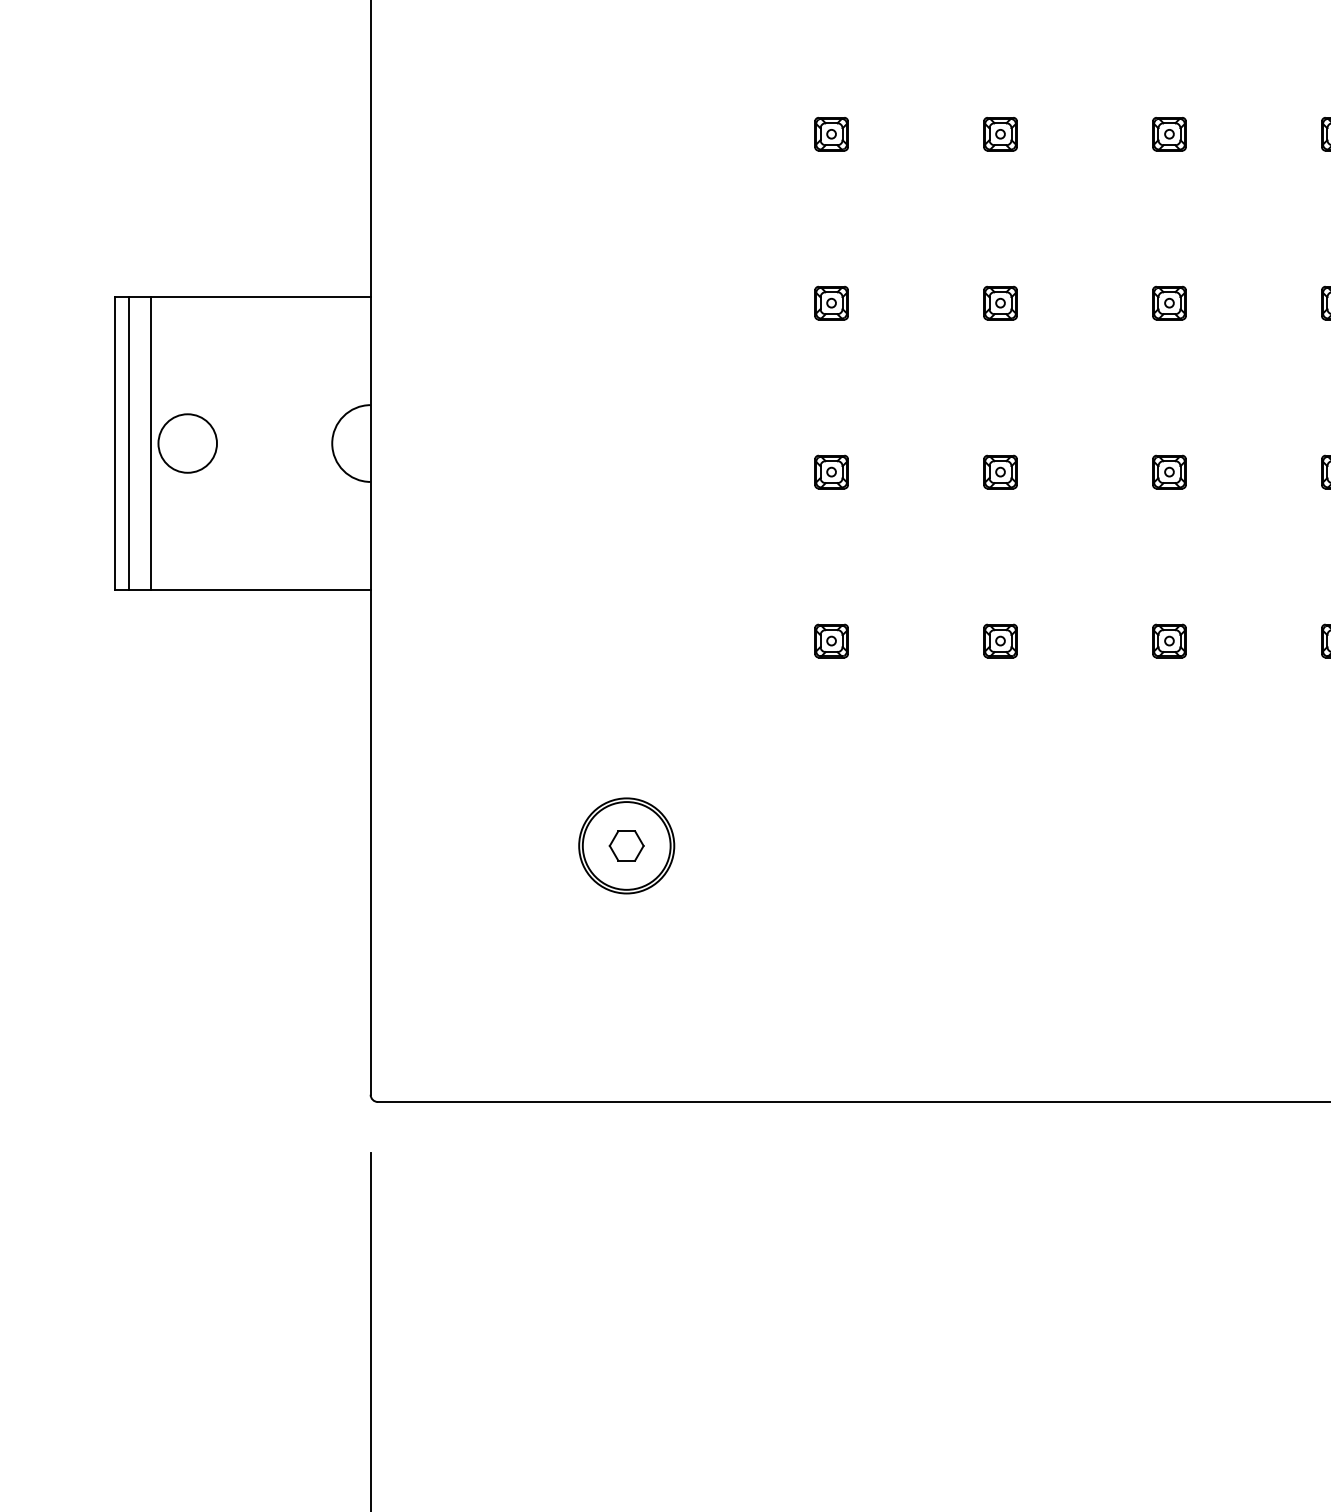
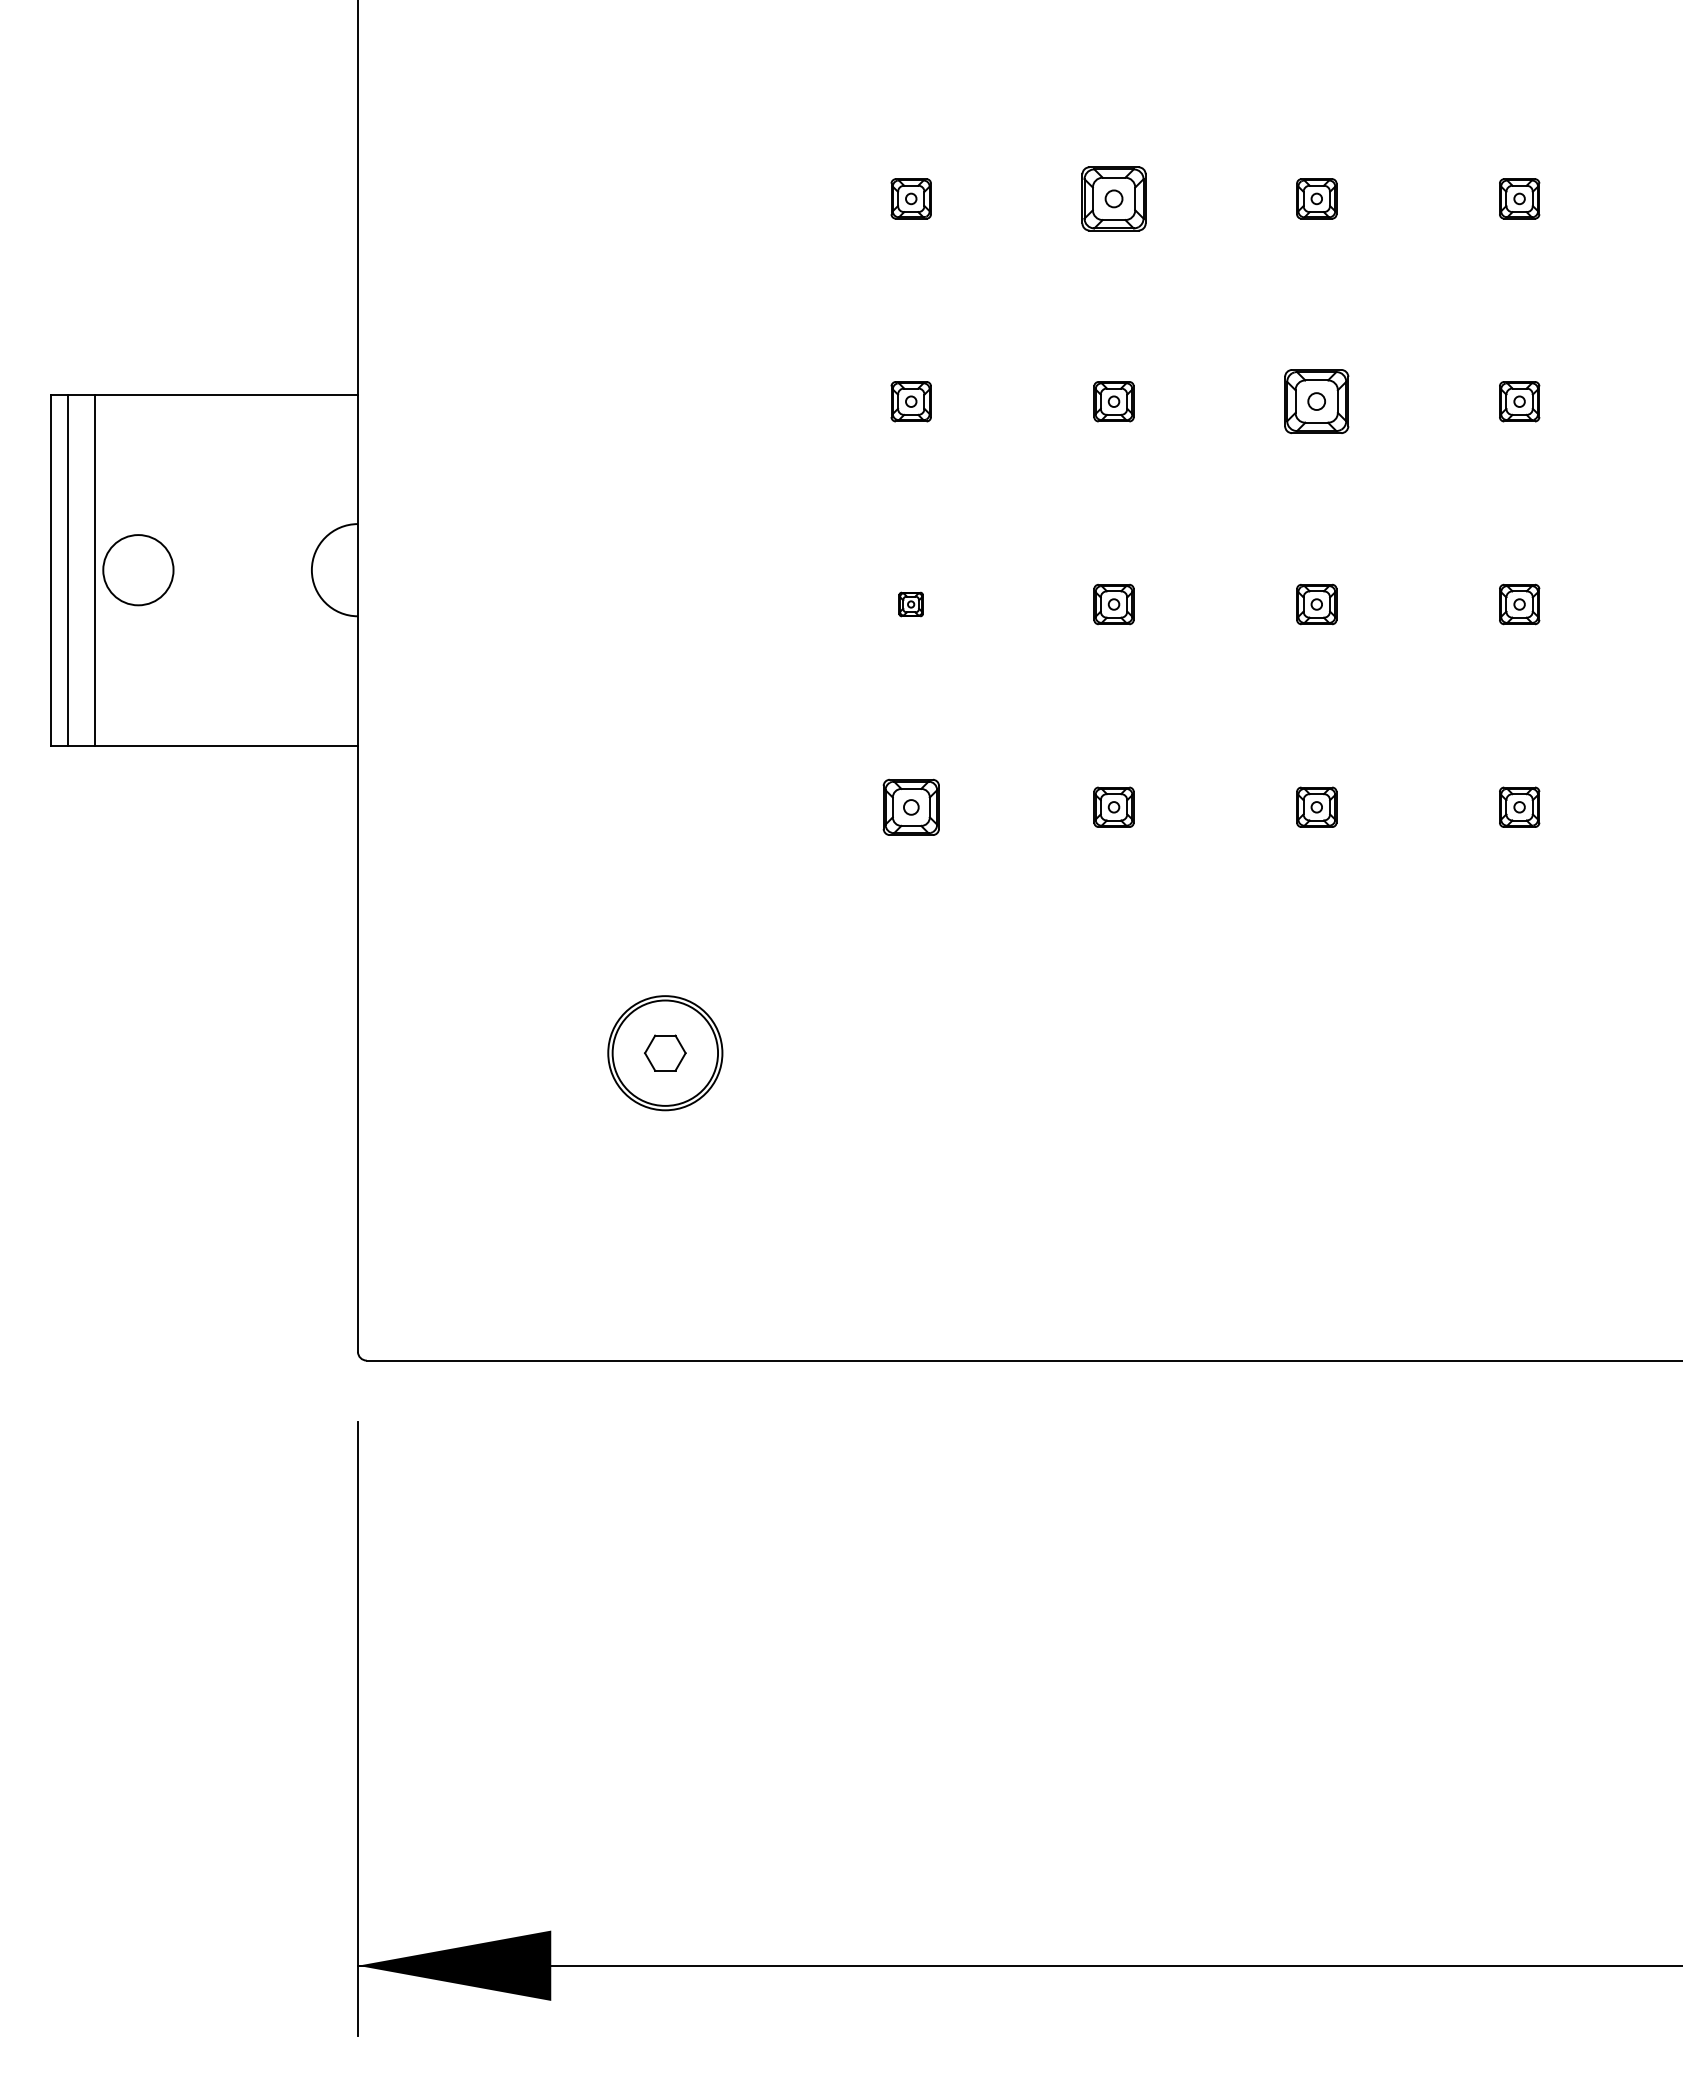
part: (1000, 133) -> (1113, 198), size x1.6
part: (1169, 303) -> (1316, 401), size x1.6
part: (830, 472) -> (910, 604), size x0.6
part: (830, 640) -> (910, 806), size x1.4

